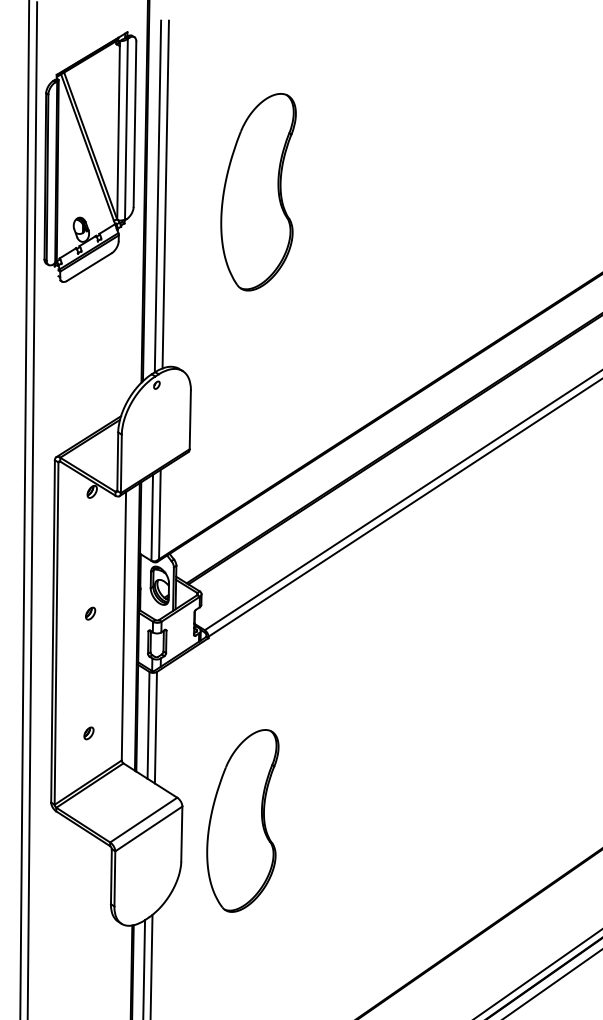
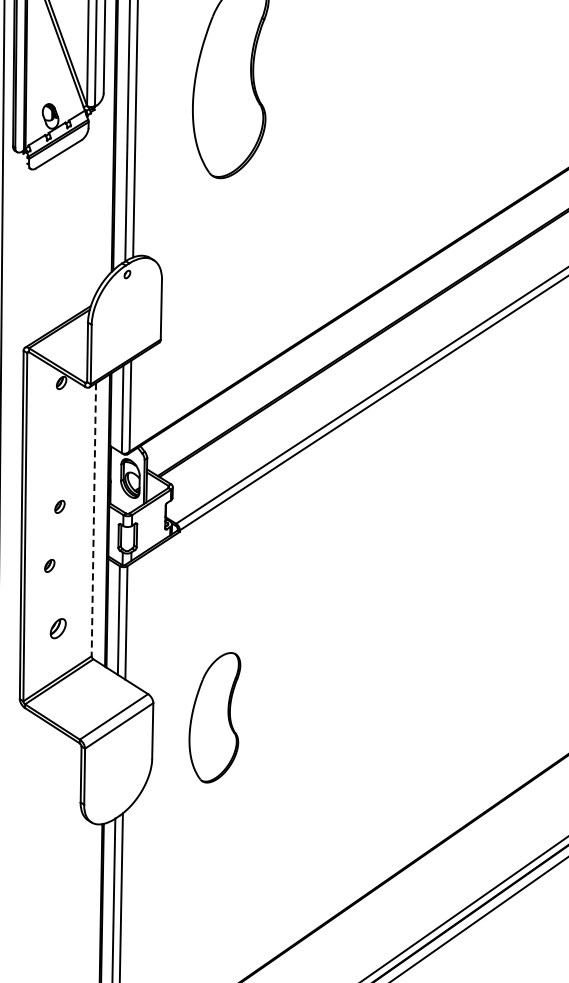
line: (123, 626) -> (93, 519), solid -> dashed
part: (80, 671) -> (49, 565), added
part: (88, 733) -> (57, 628), size x1.6
part: (242, 820) -> (214, 717), size x0.7

